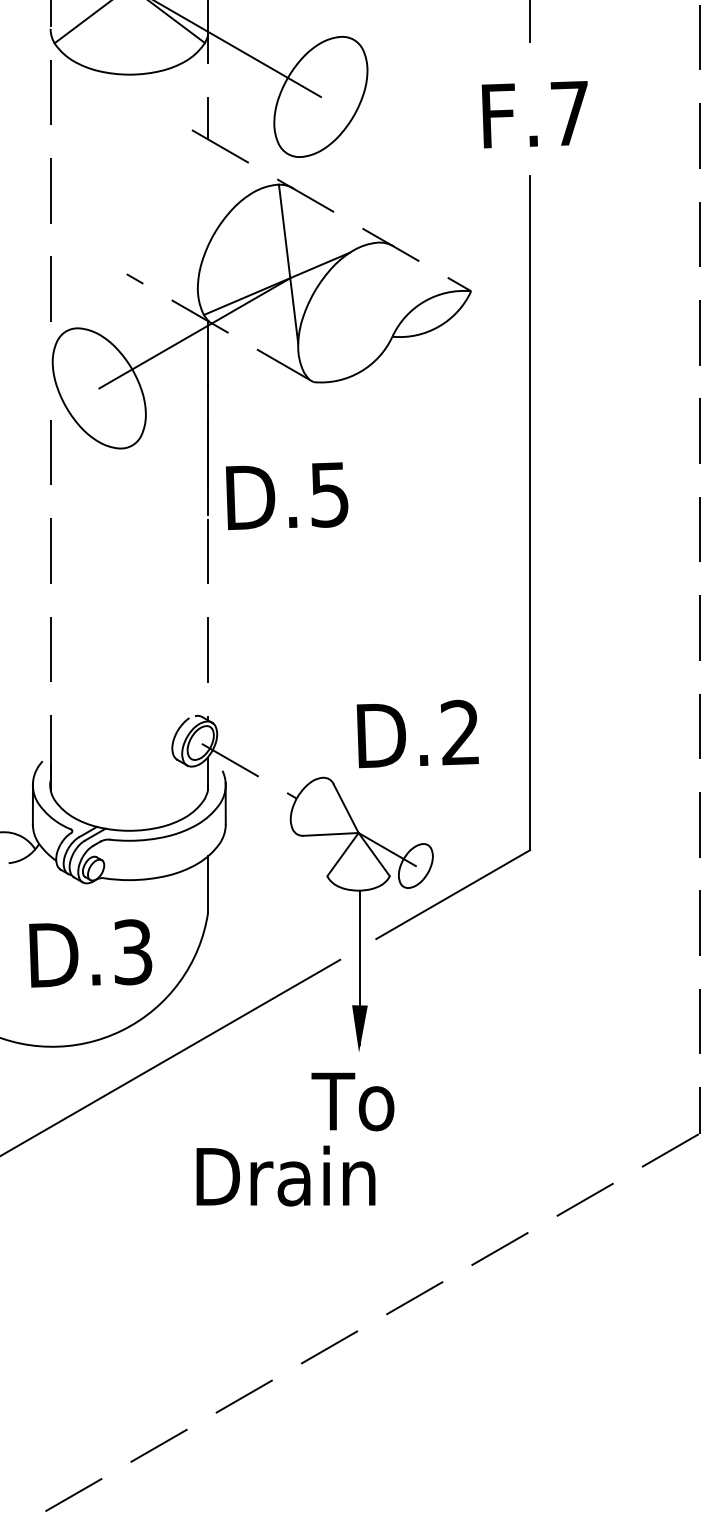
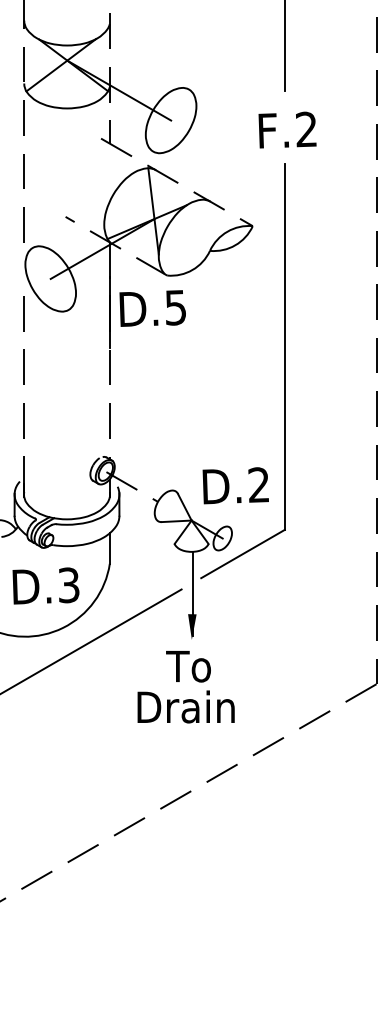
text: (570, 113) -> (306, 129), F.7 -> F.2
text: (286, 496) -> (152, 308), moved
text: (417, 733) -> (235, 485), moved
text: (284, 1175) -> (185, 706), moved

